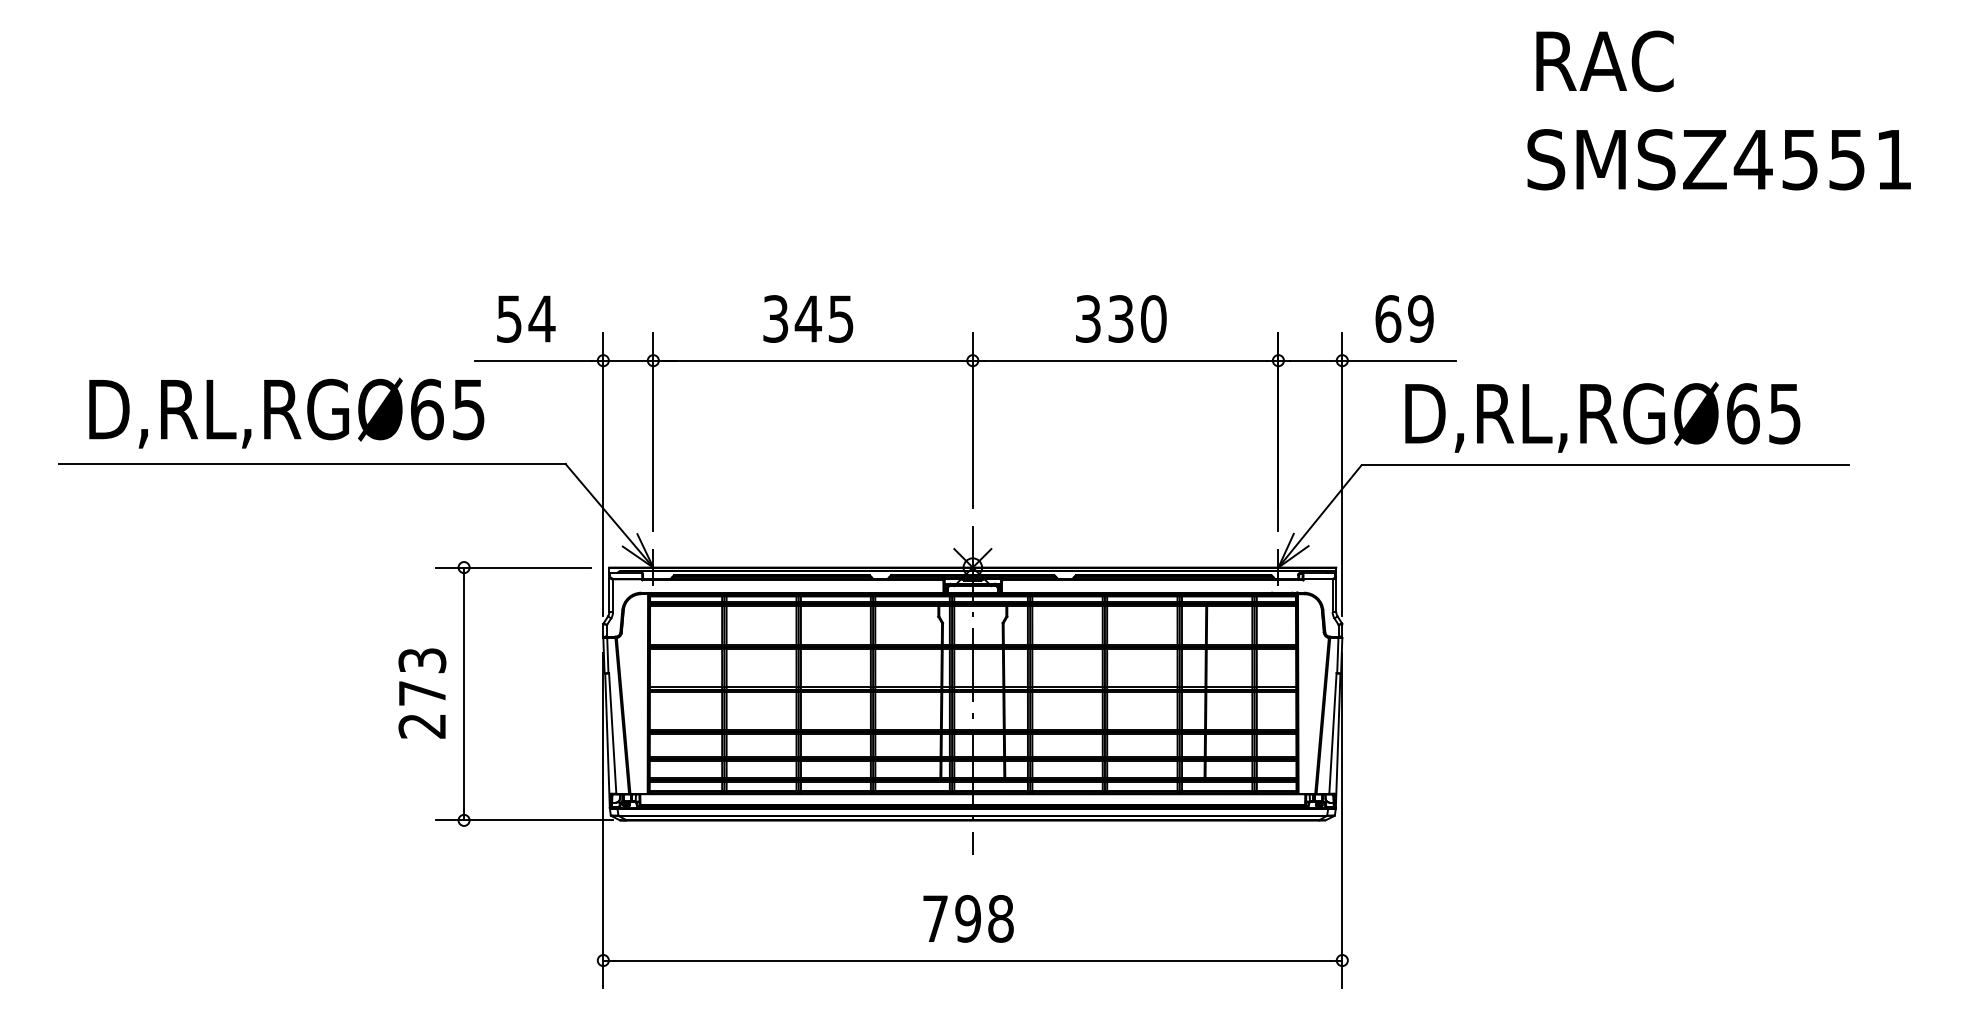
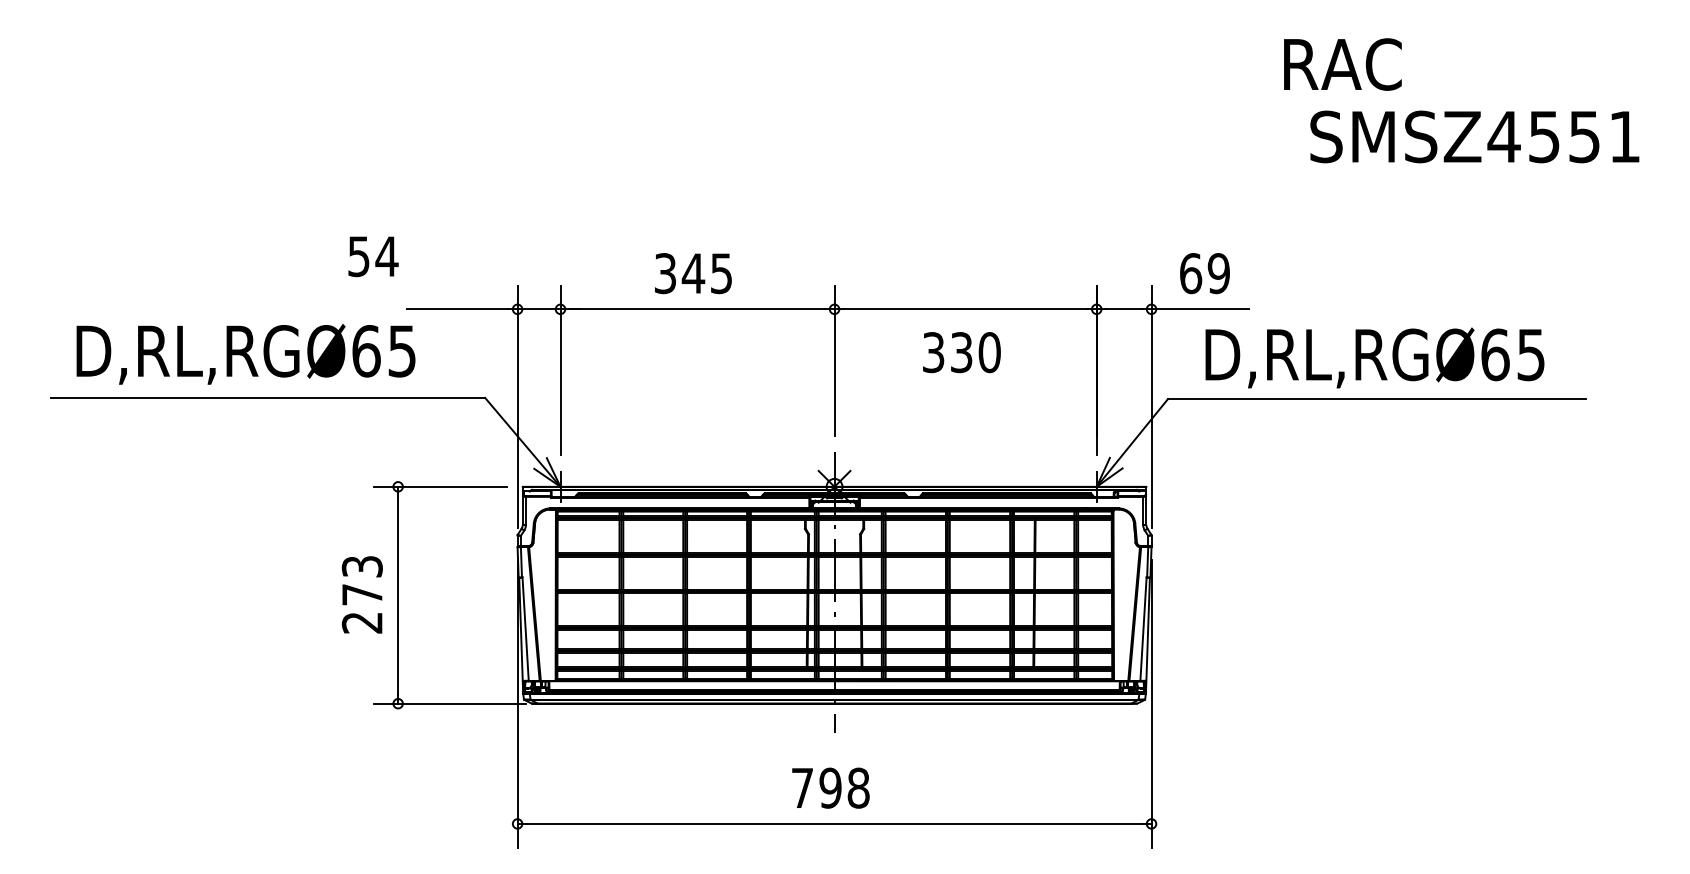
text: (1604, 61) -> (1342, 64), moved
text: (526, 318) -> (373, 256), moved
text: (1120, 318) -> (961, 352), moved

